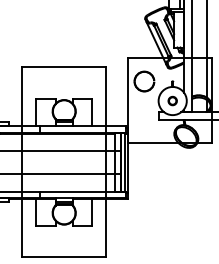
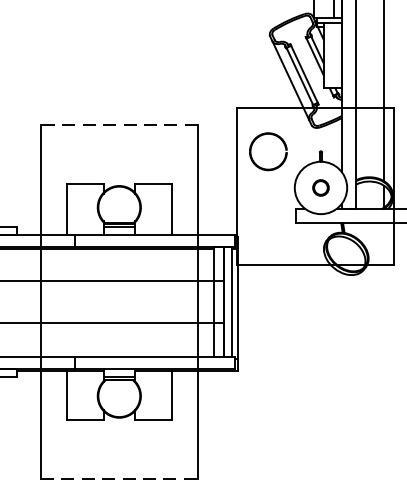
line: (63, 67) -> (117, 125), solid -> dashed
line: (64, 257) -> (119, 478), solid -> dashed

